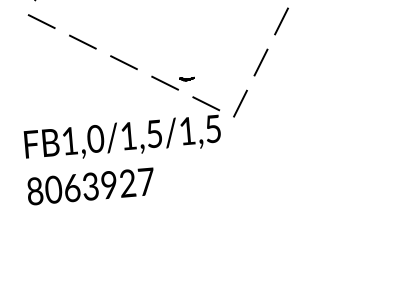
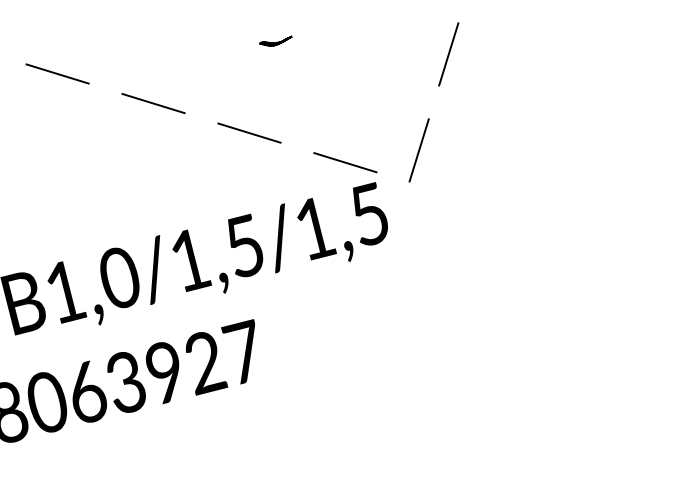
part: (186, 78) -> (274, 41), moved

